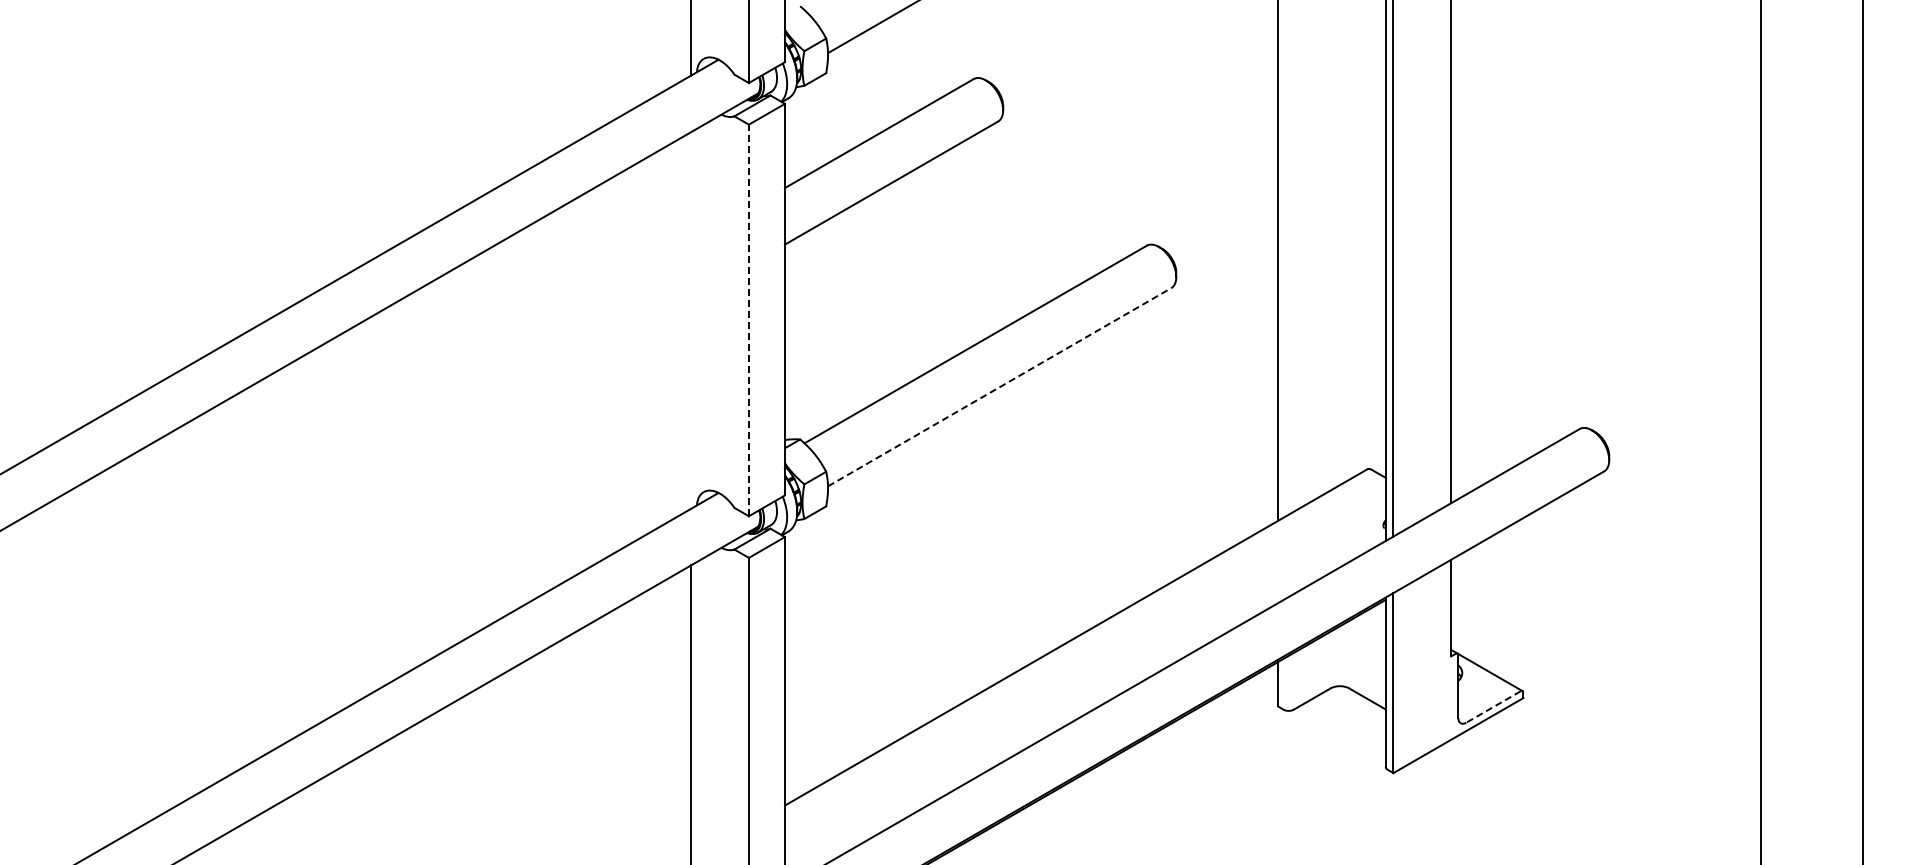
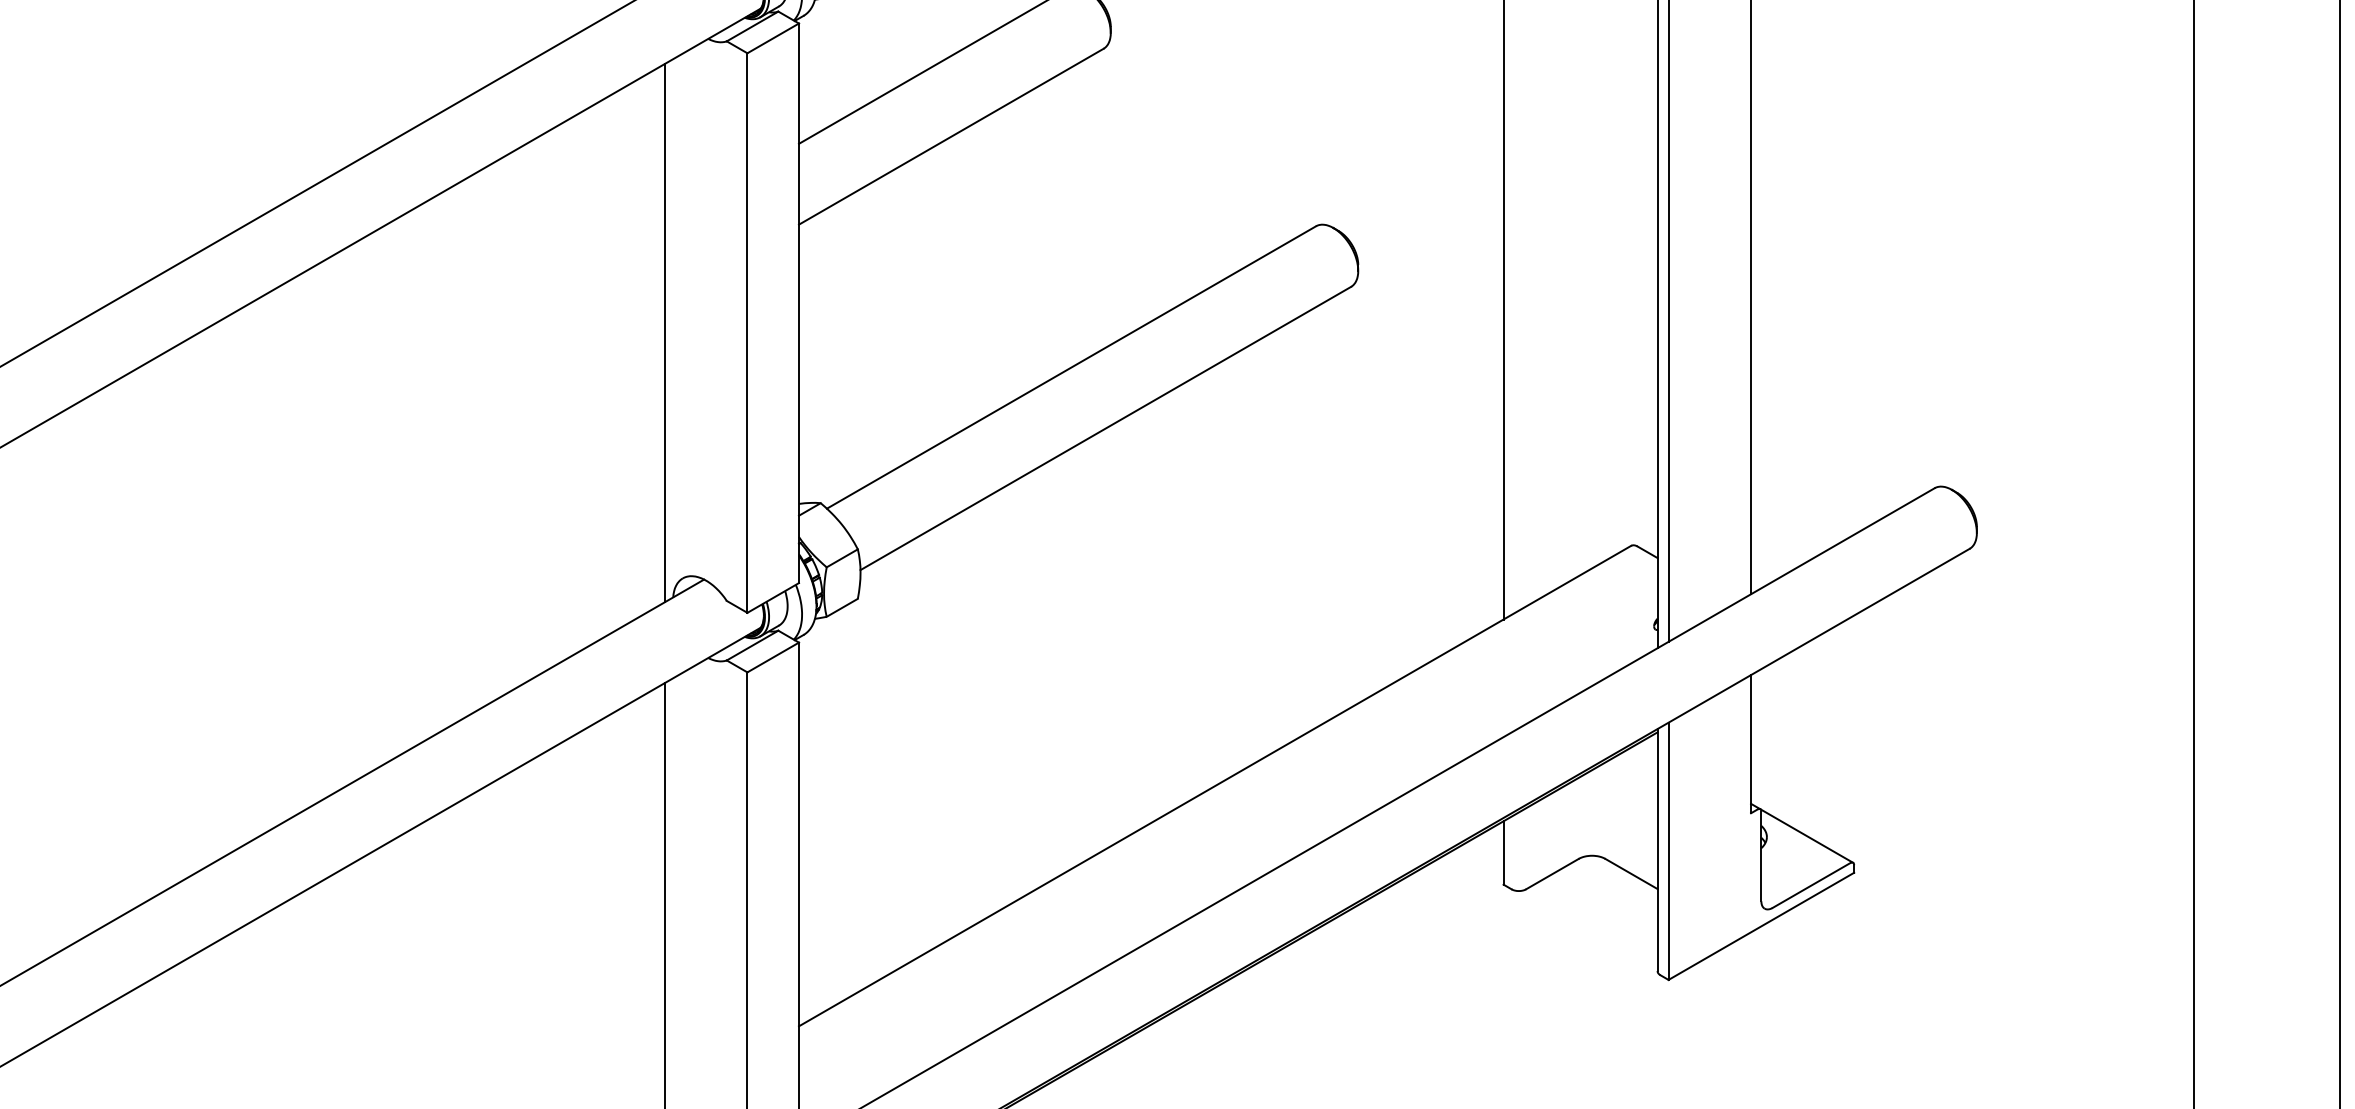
line: (691, 320) -> (665, 333), added
line: (748, 320) -> (746, 333), dashed -> solid
line: (1000, 387) -> (1106, 428), dashed -> solid
line: (1493, 707) -> (1811, 886), dashed -> solid

